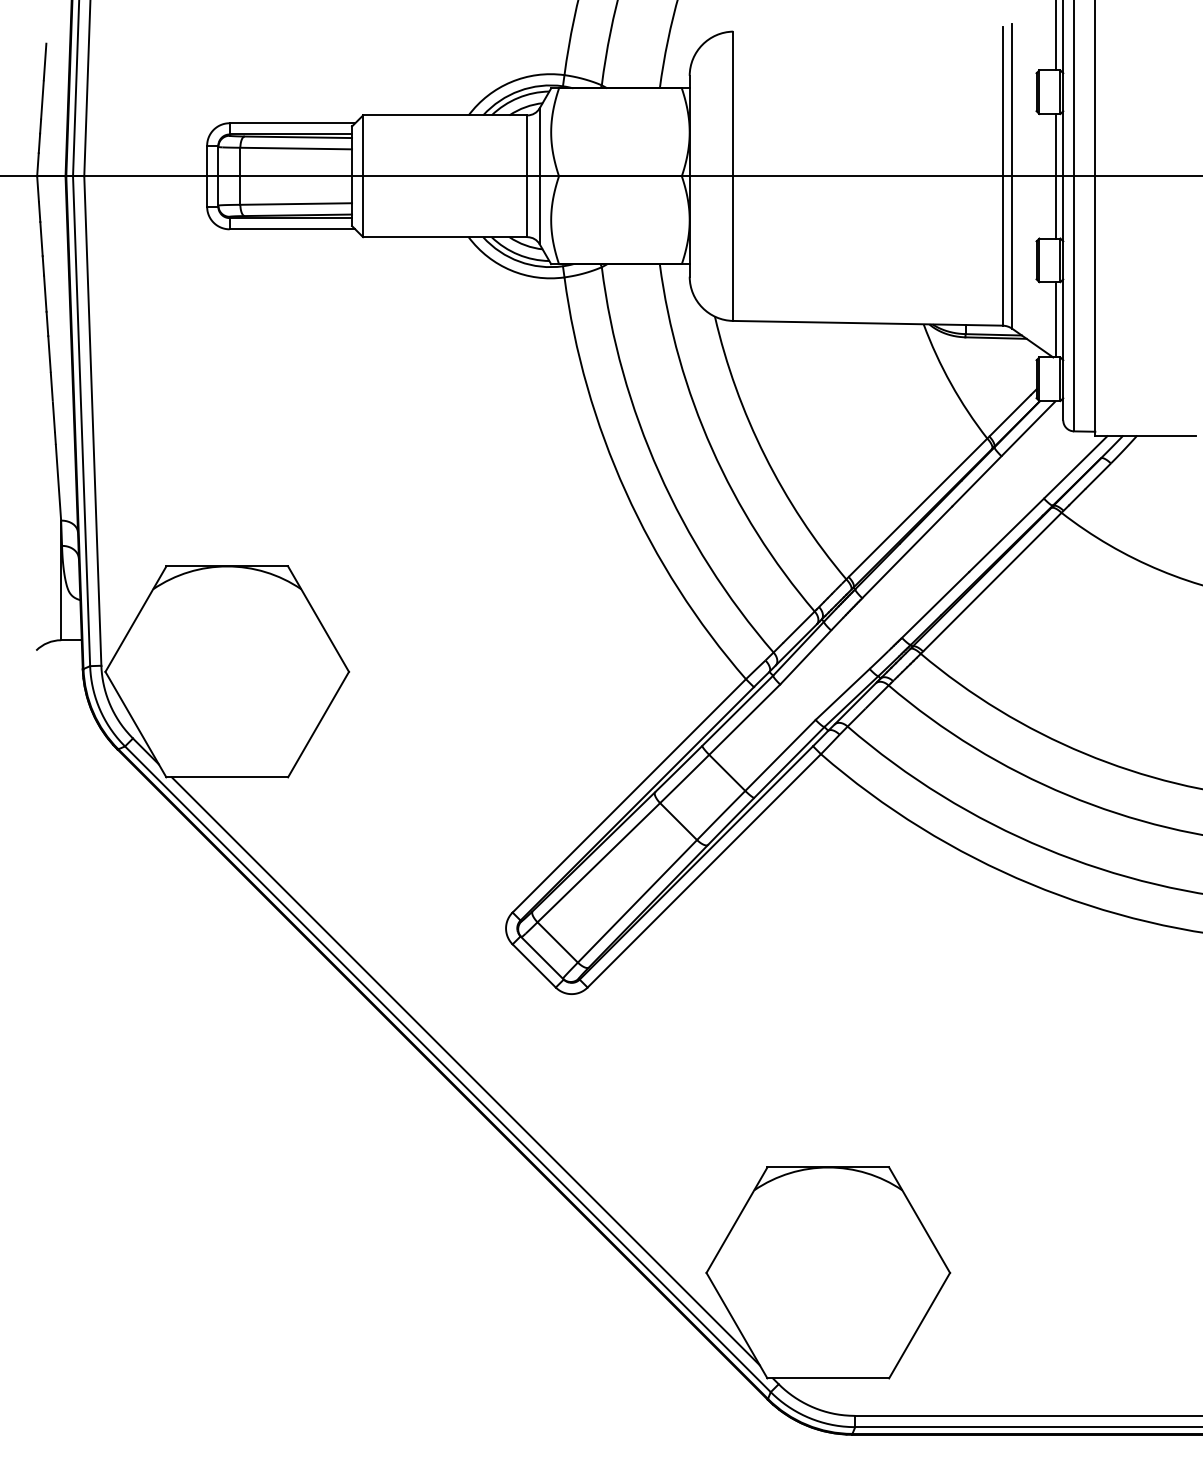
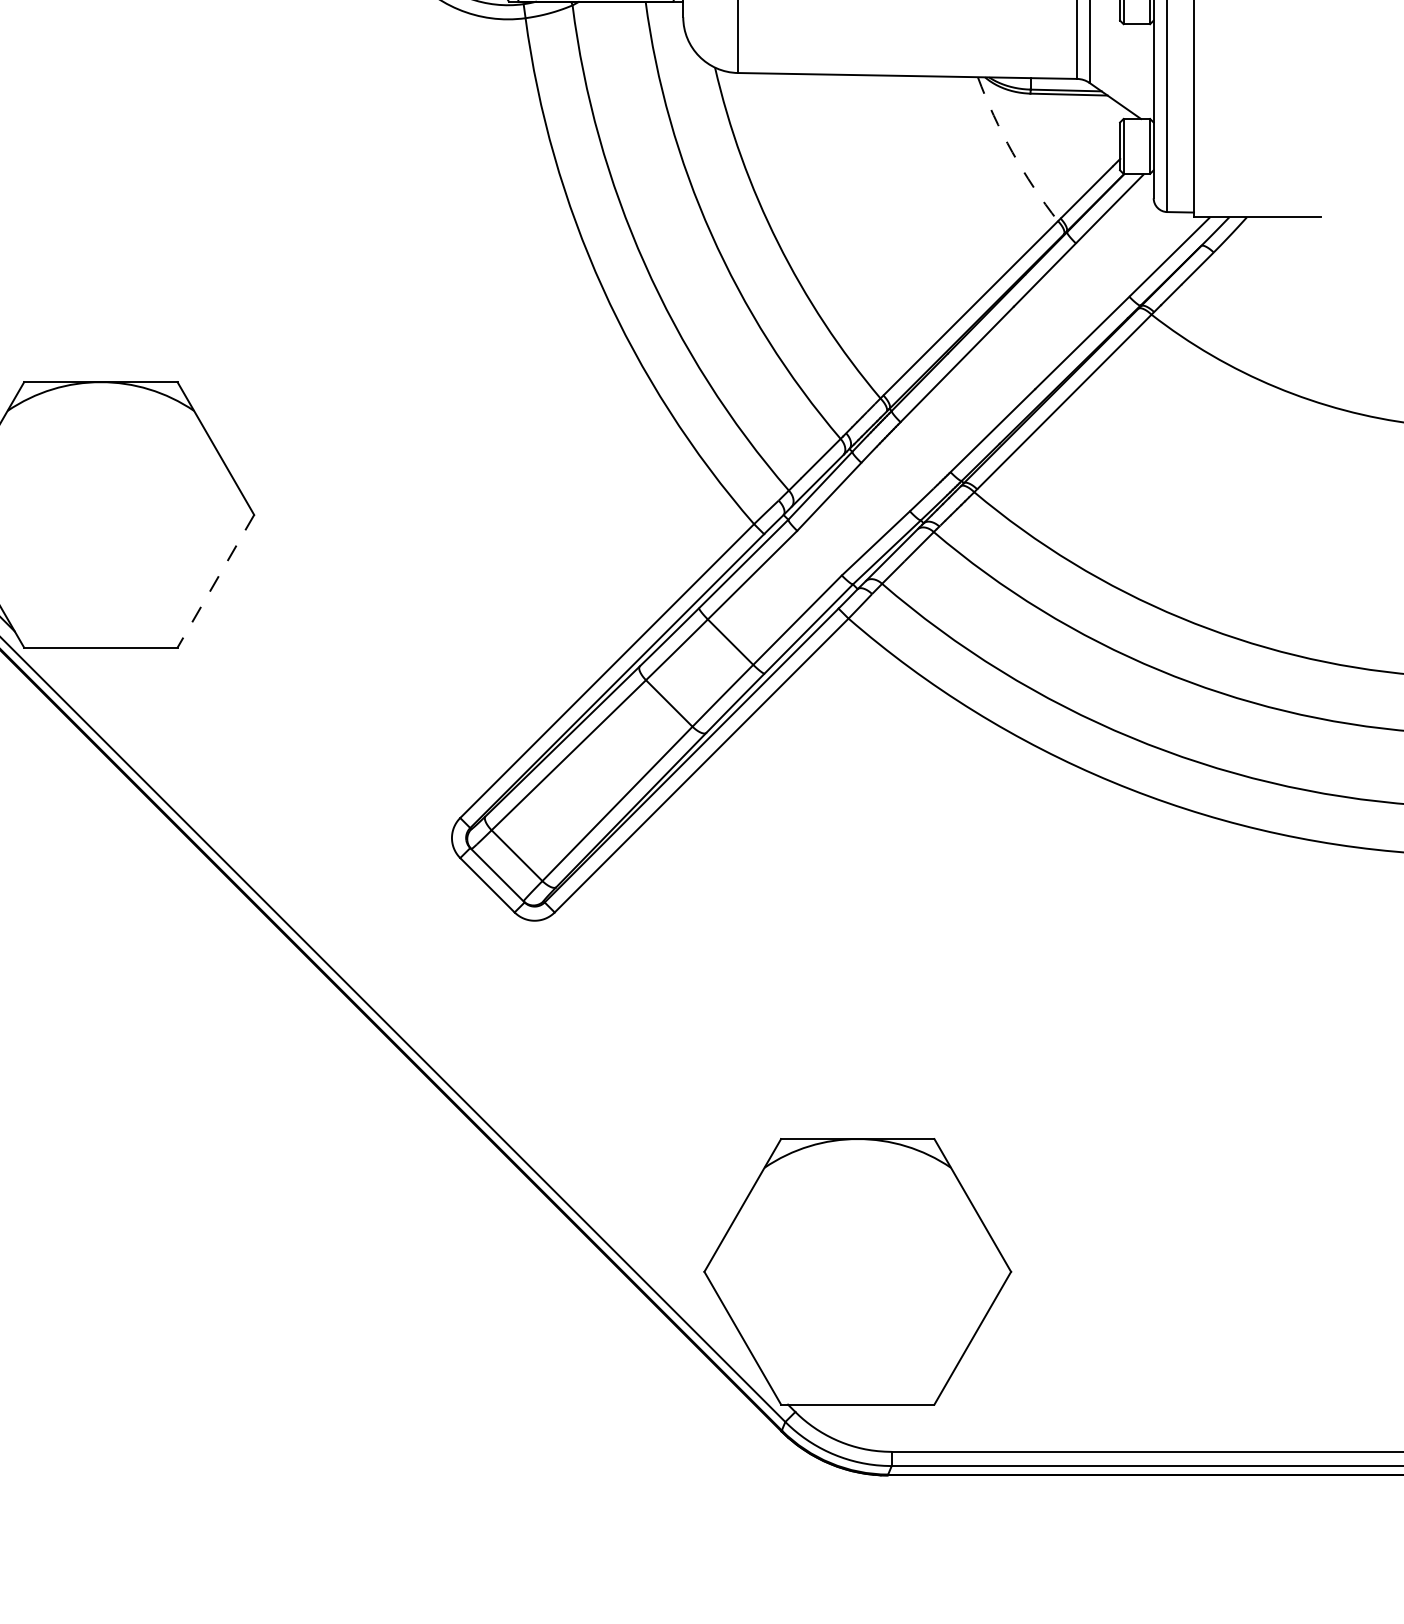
line: (1055, 319) -> (1143, 71), removed
arc: (951, 383) -> (1012, 151), solid -> dashed
line: (318, 724) -> (215, 581), solid -> dashed
line: (465, 1071) -> (400, 1018), removed

